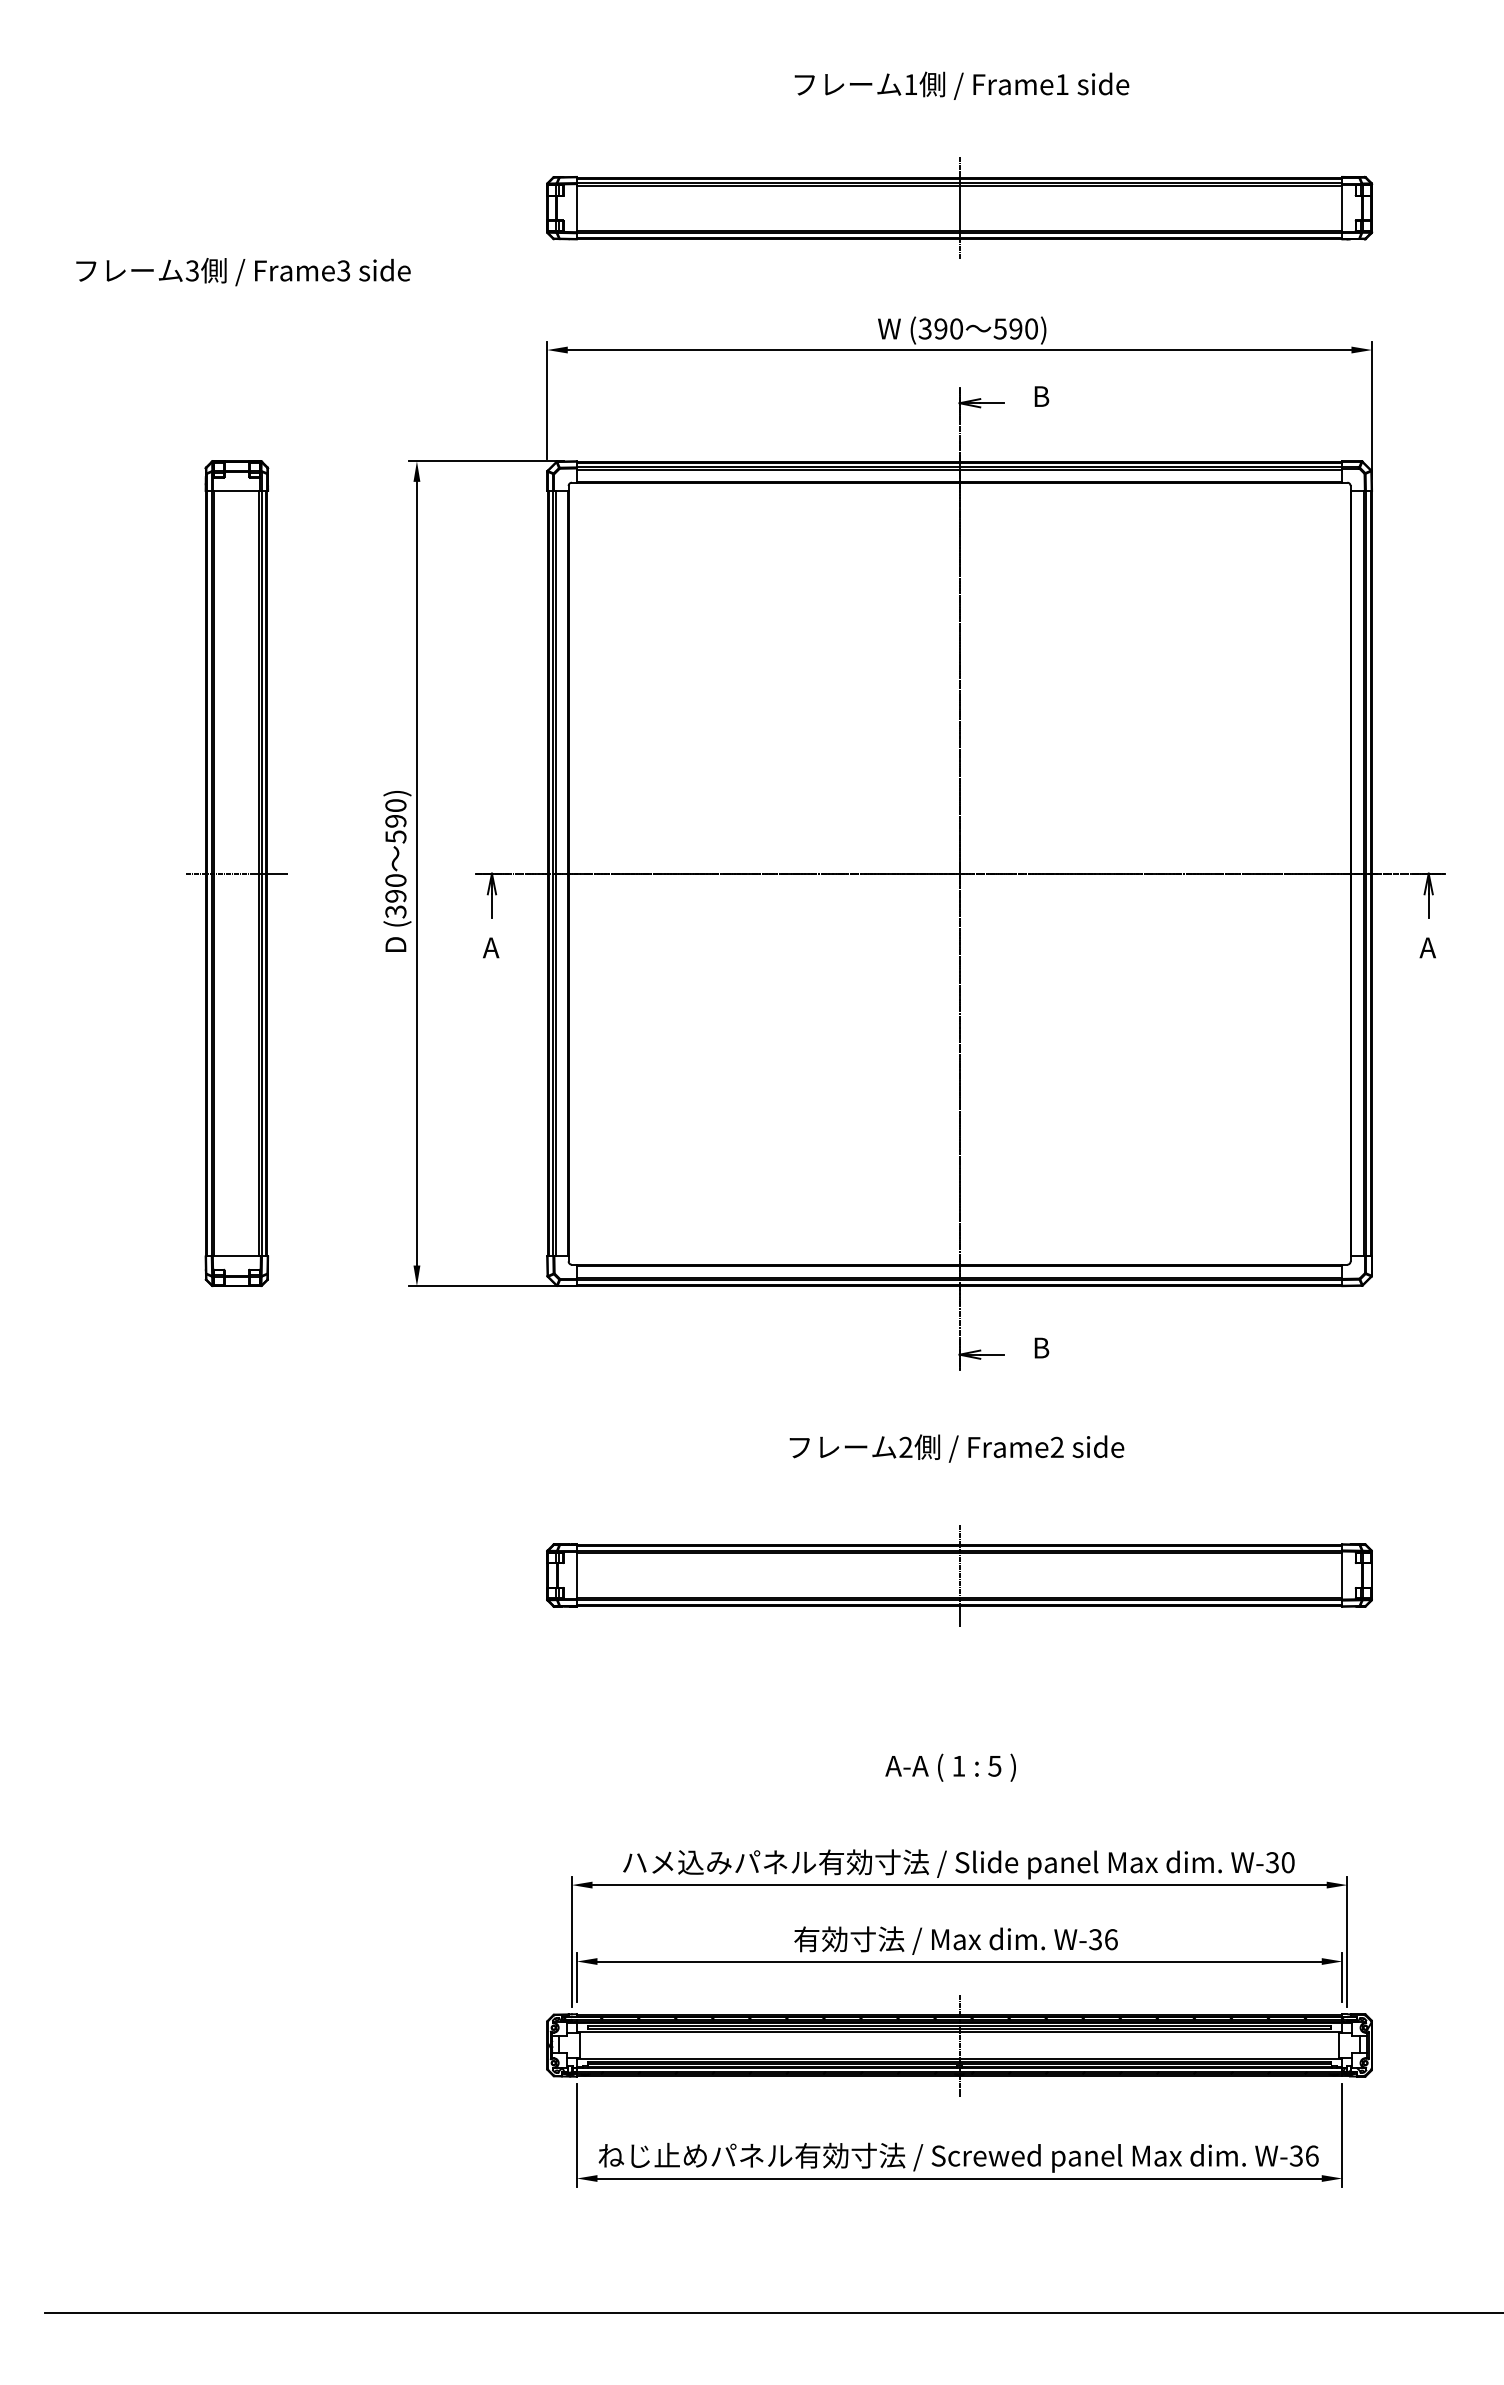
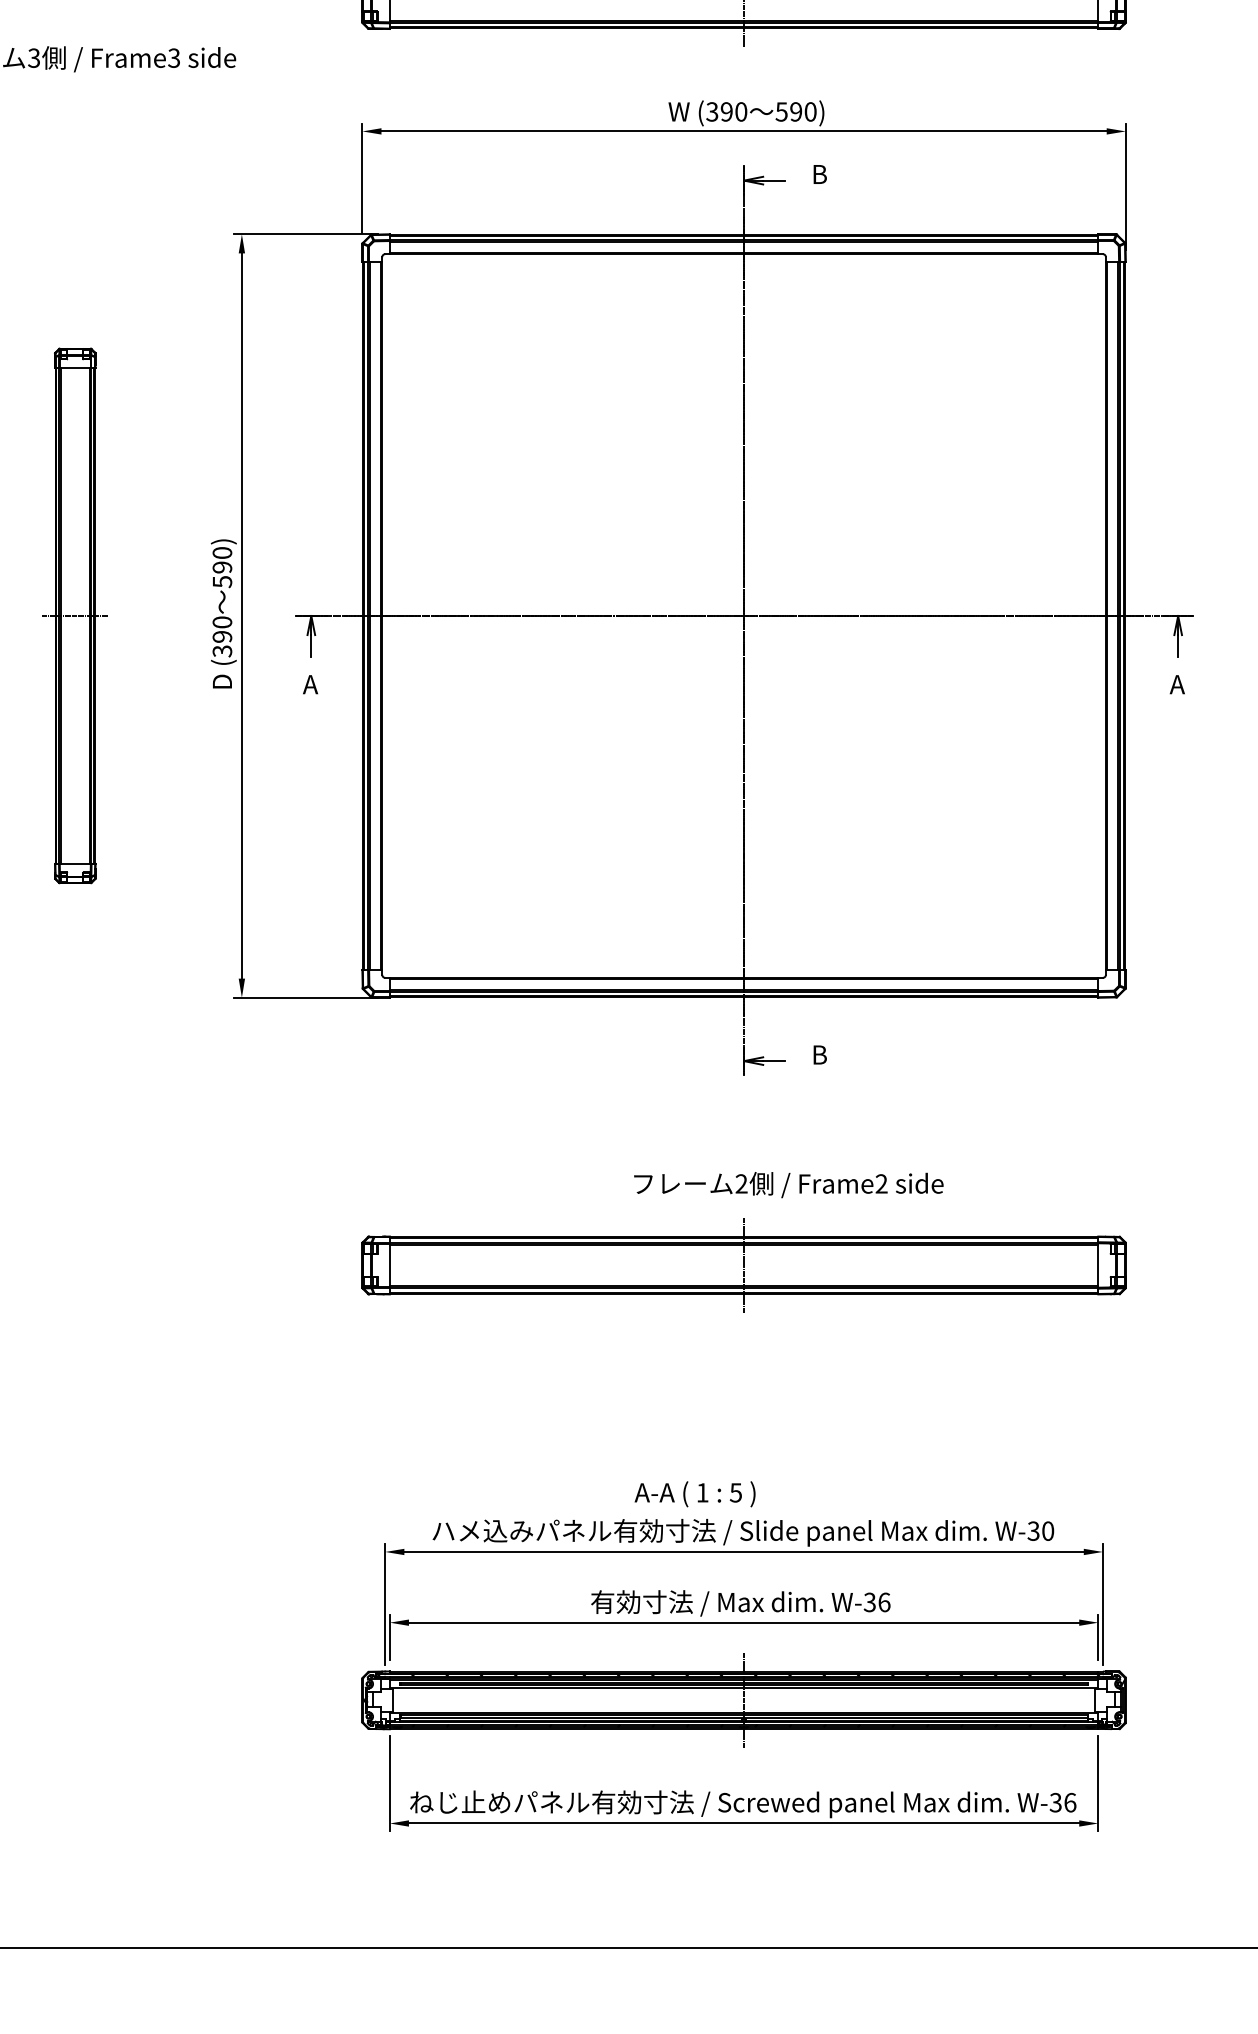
part: (236, 873) -> (74, 615), size x0.7
text: (956, 1448) -> (788, 1184), moved
text: (950, 1767) -> (694, 1494), moved

